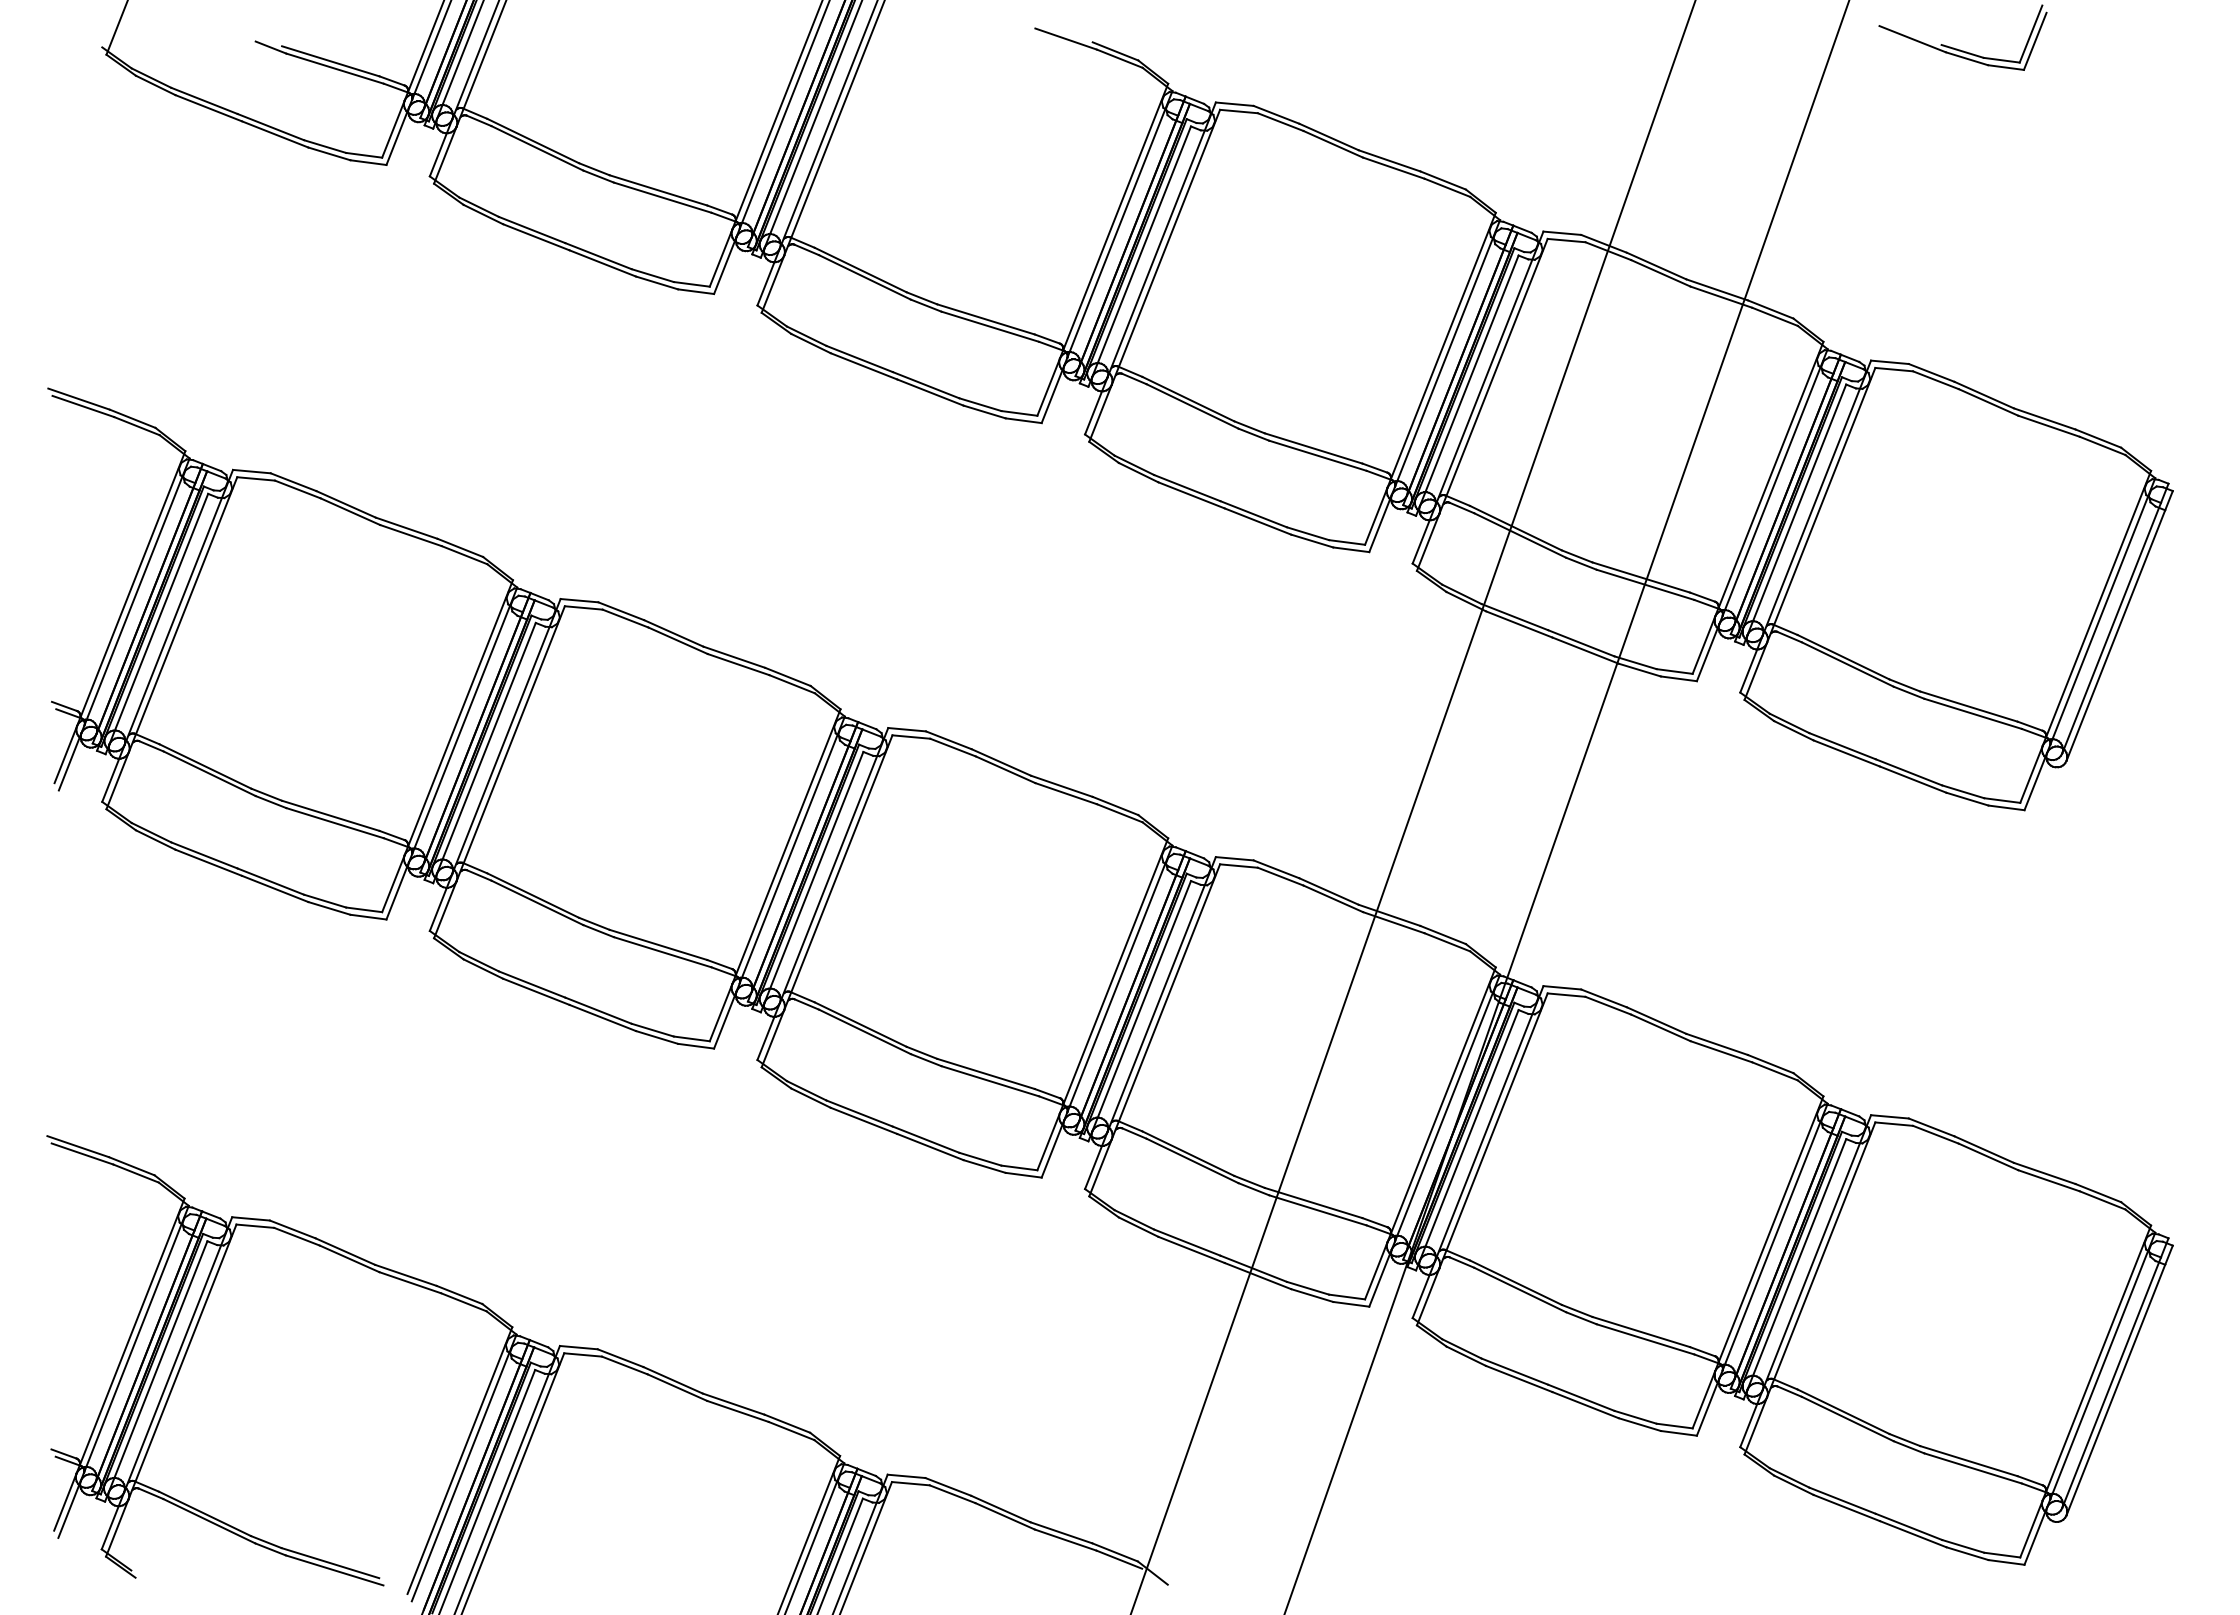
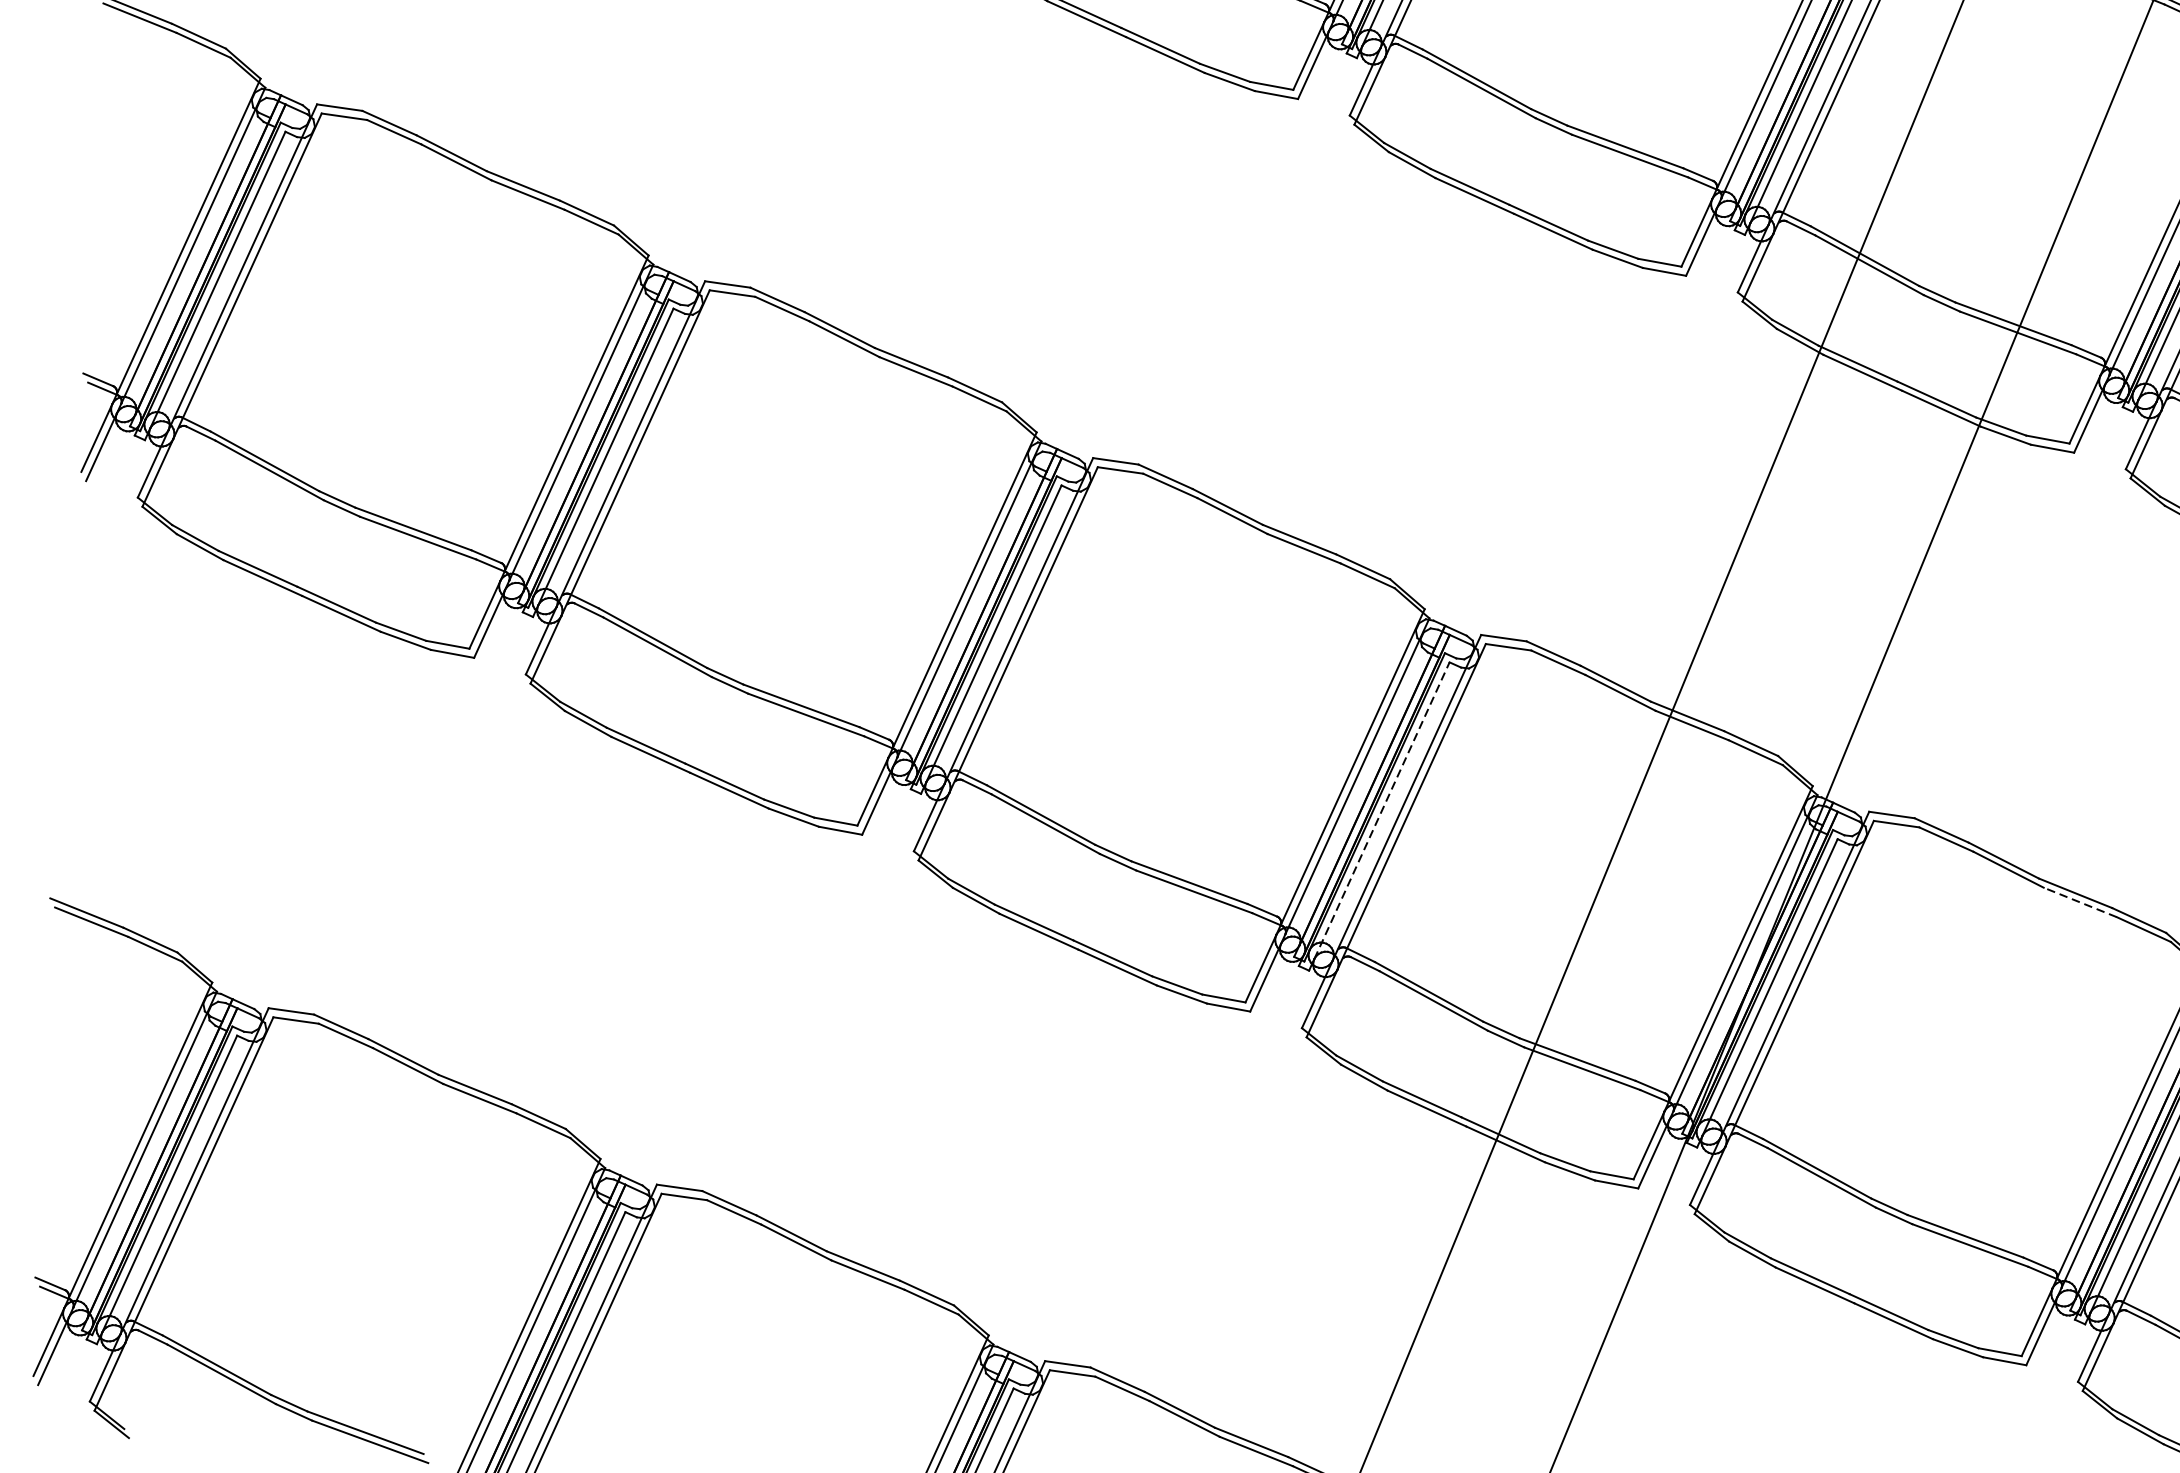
line: (1141, 1006) -> (1381, 810), solid -> dashed
line: (1721, 1051) -> (2080, 902), solid -> dashed

